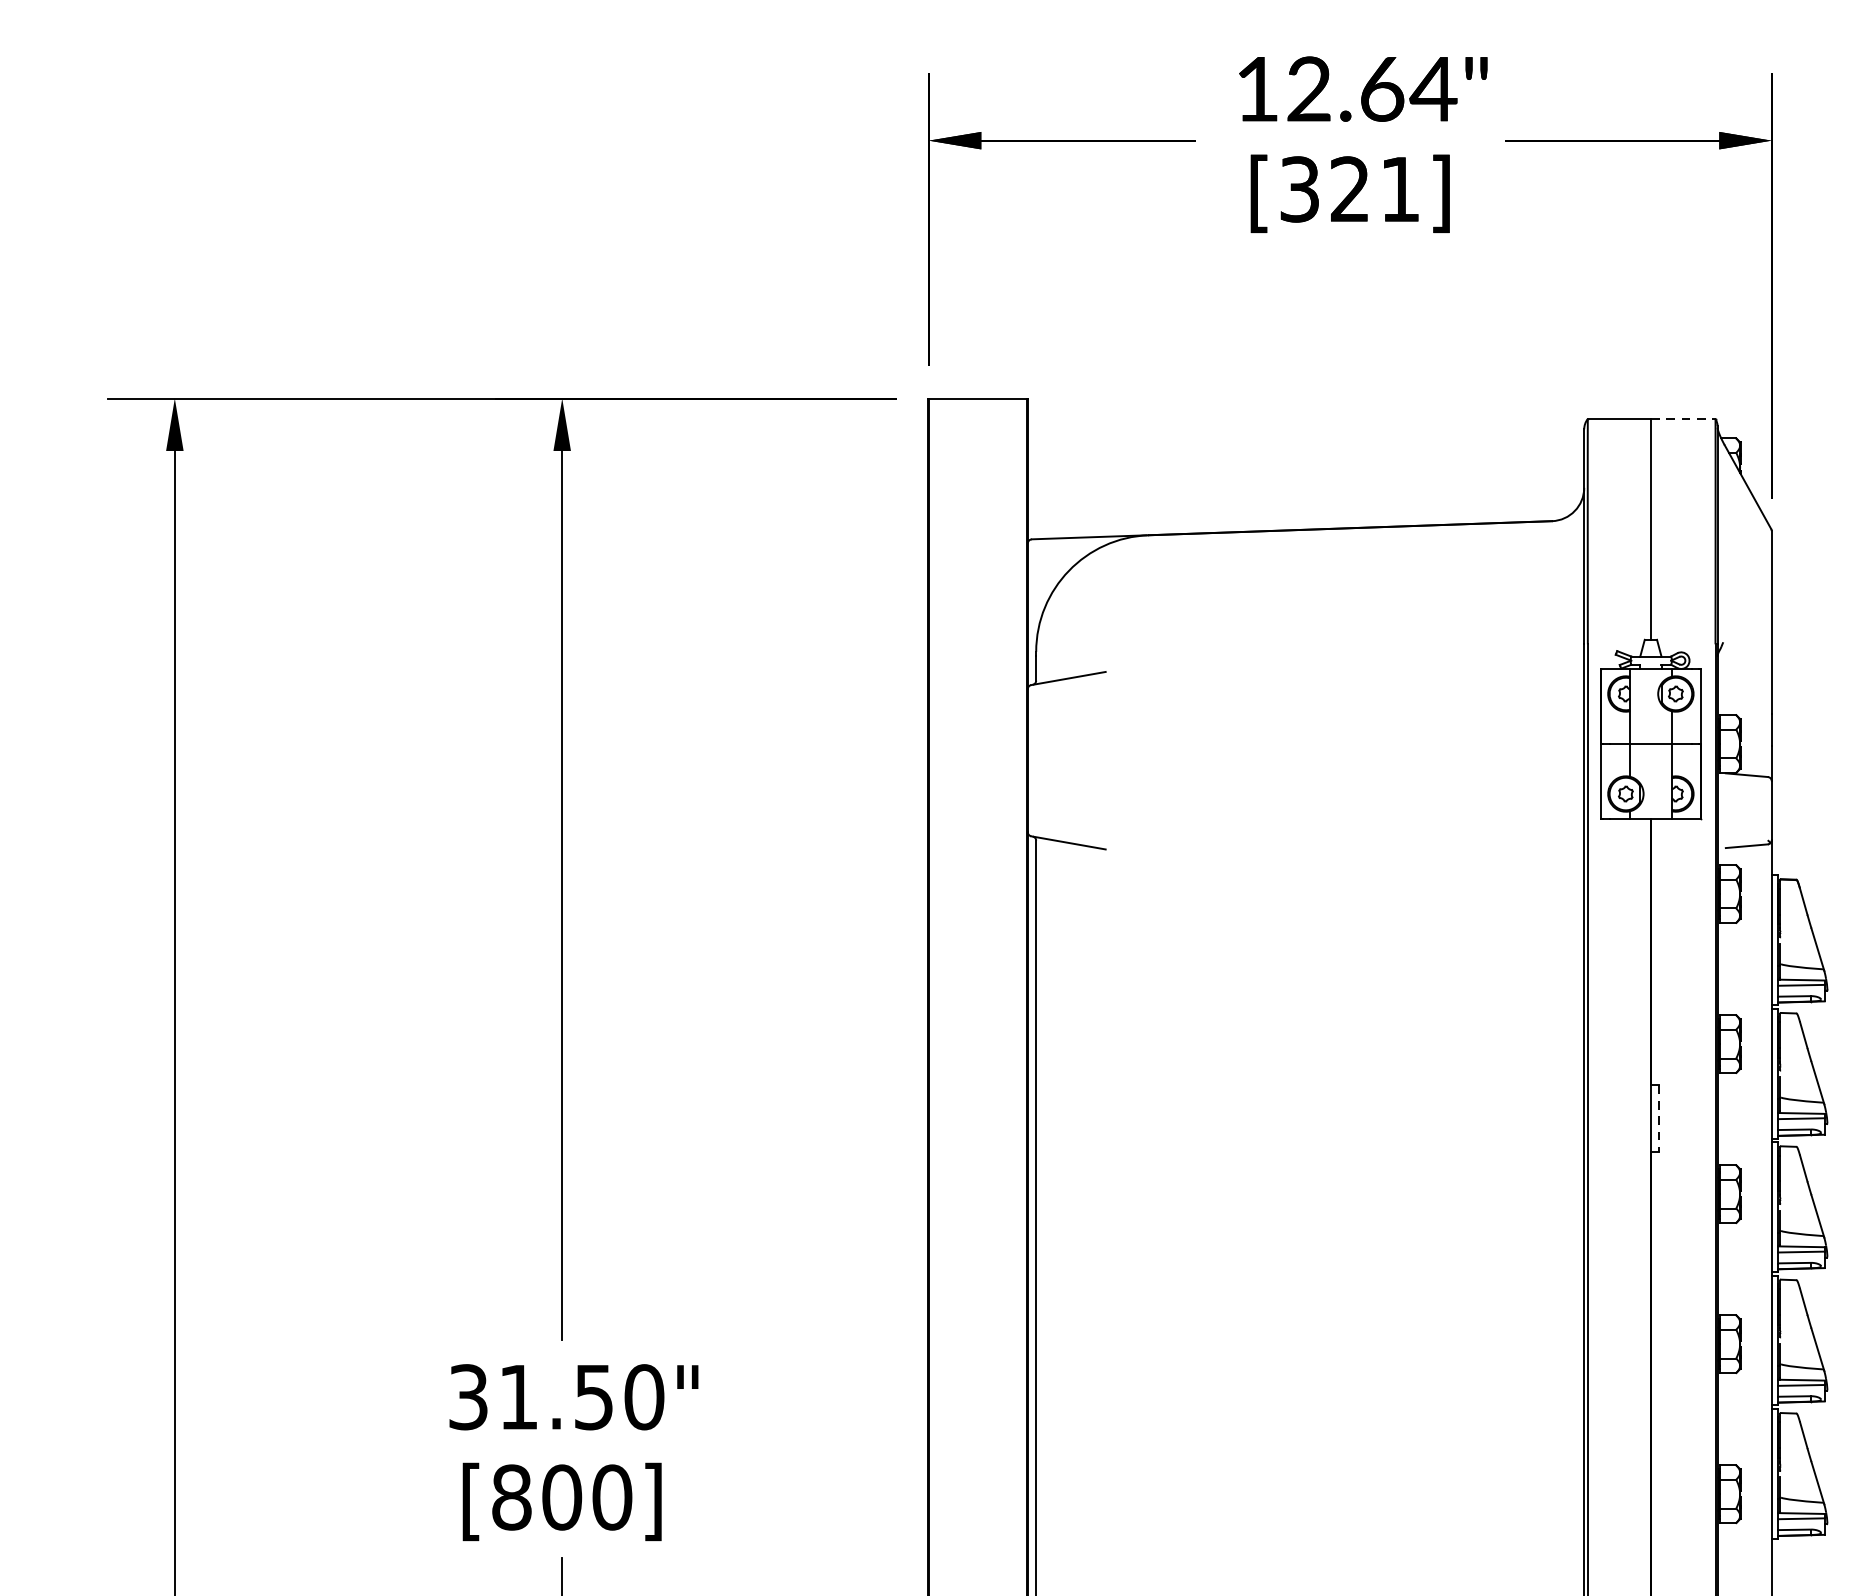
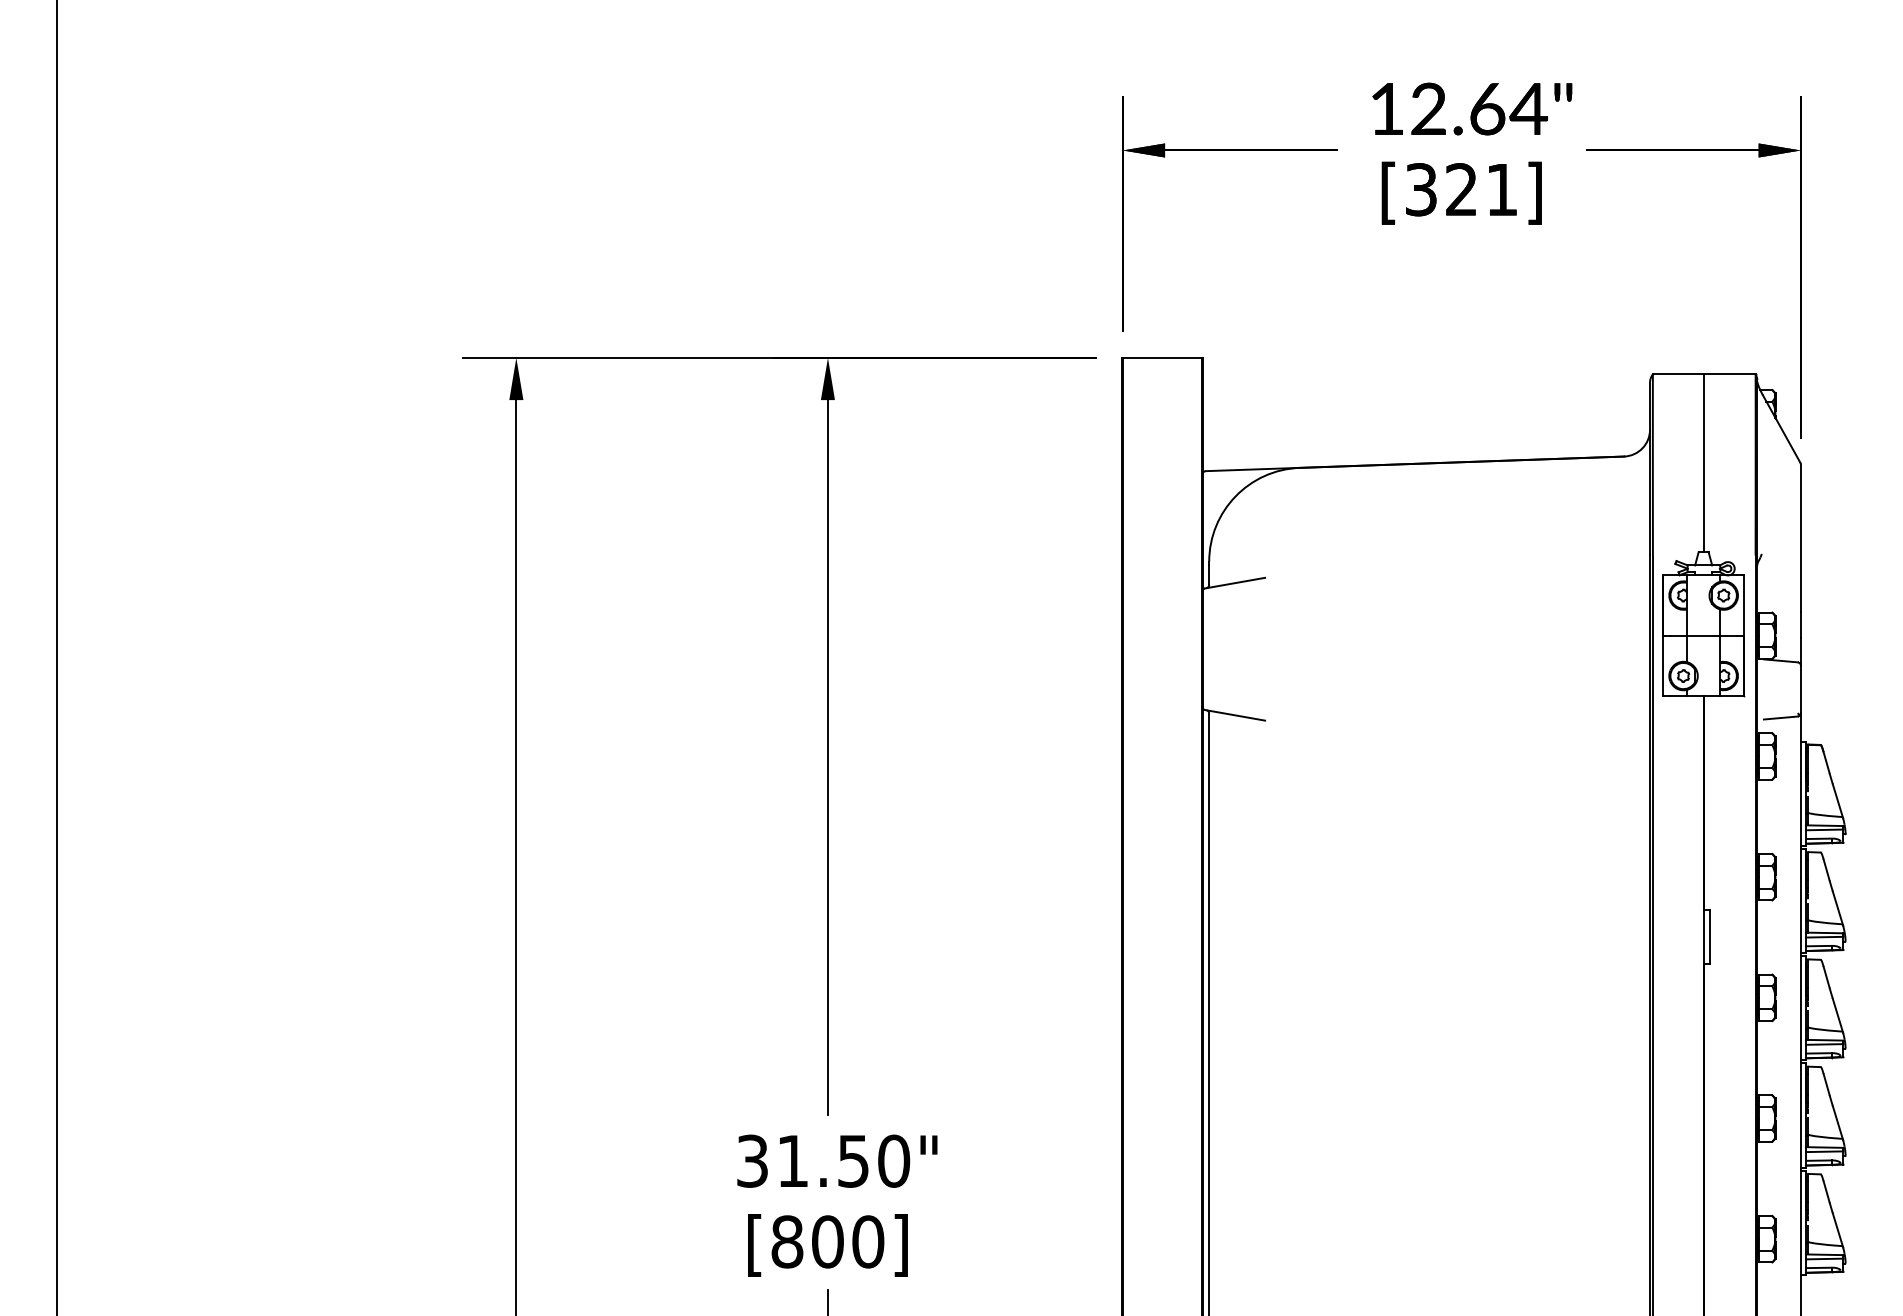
line: (1683, 419) -> (1729, 374), dashed -> solid
line: (1659, 1119) -> (1710, 937), dashed -> solid

